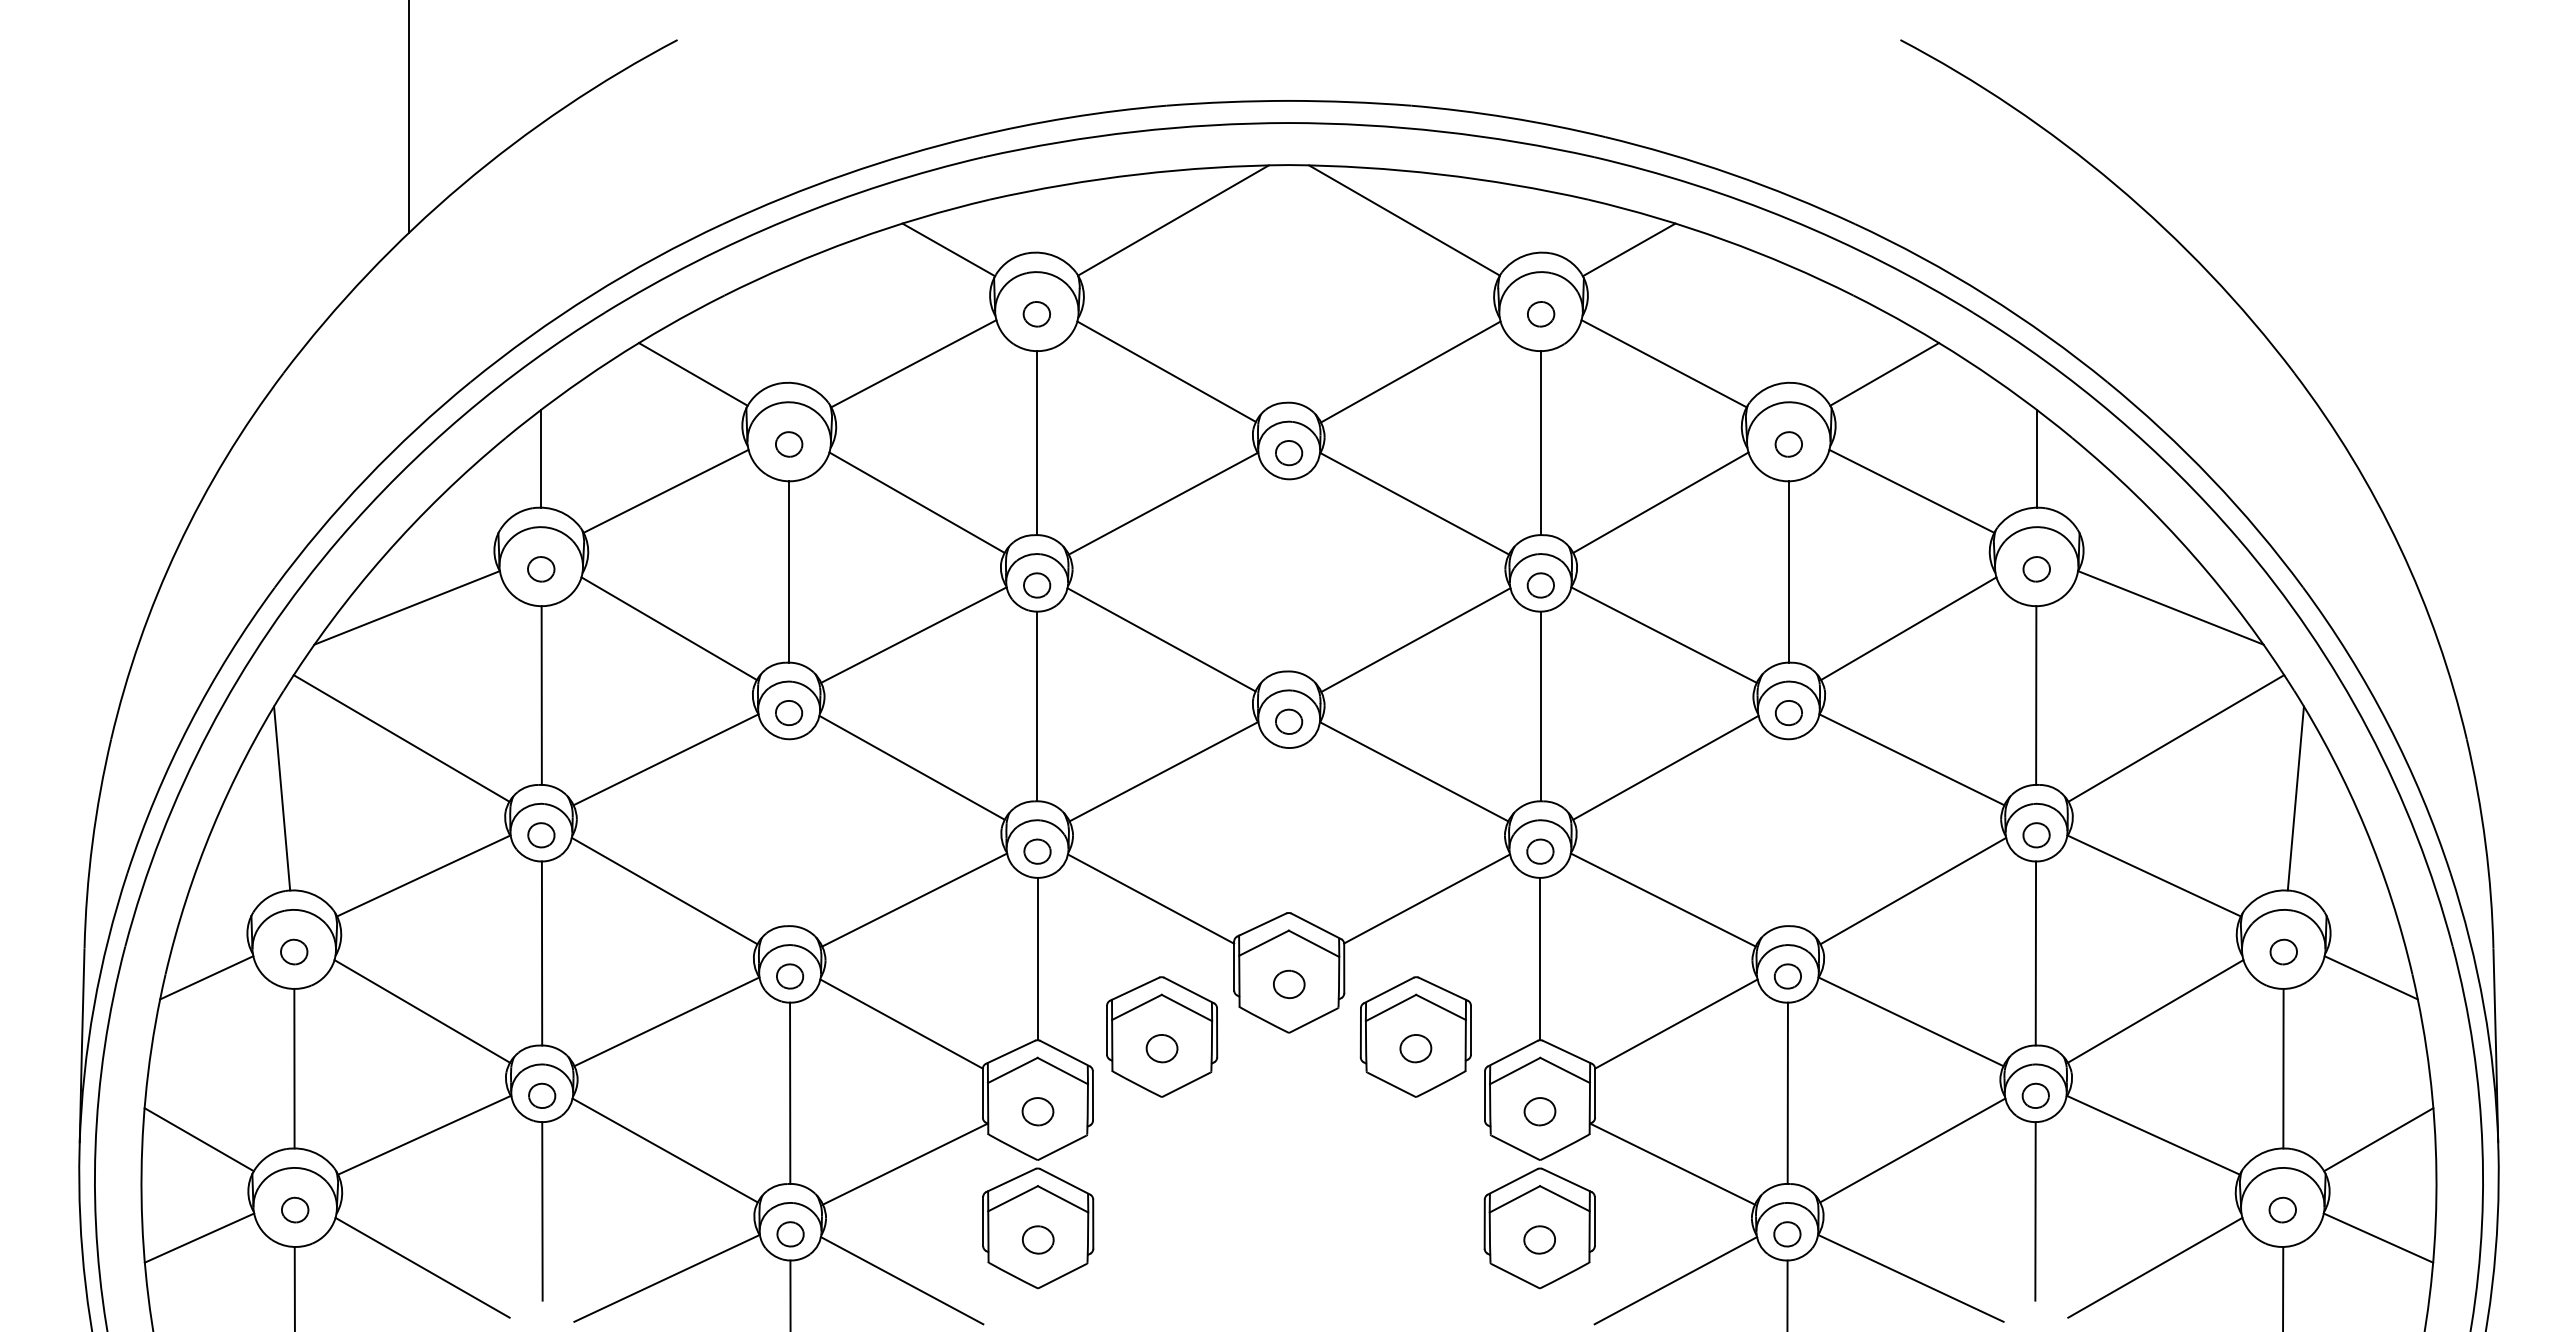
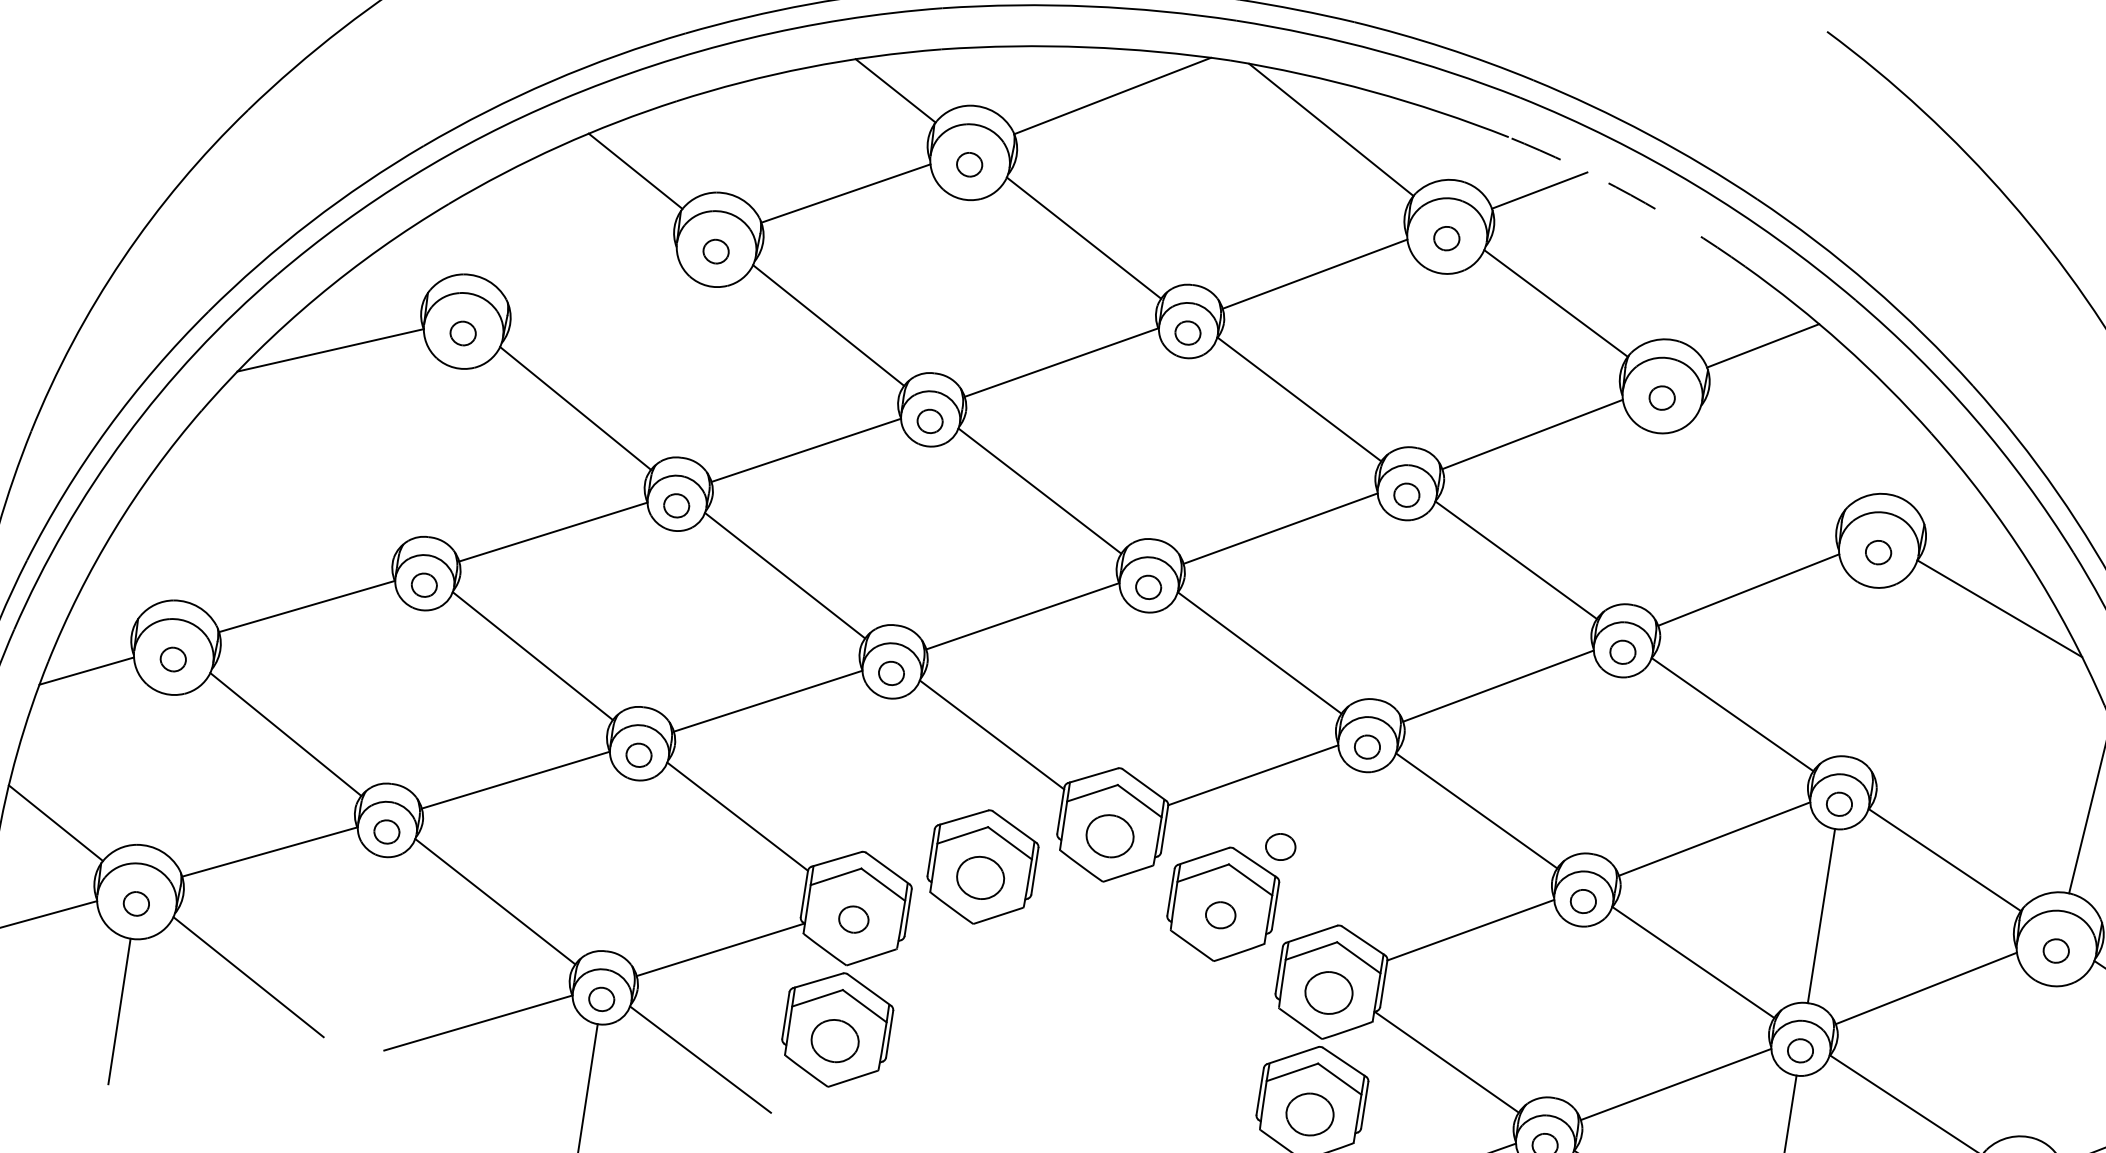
arc: (1723, 239) -> (1630, 194), solid -> dashed
line: (1037, 443) -> (951, 287), removed
line: (1540, 443) -> (1427, 360), removed
line: (541, 458) -> (479, 228), removed
line: (2036, 458) -> (1894, 447), removed
line: (665, 490) -> (592, 277), removed
line: (1911, 490) -> (1771, 459), removed
line: (789, 571) -> (697, 371), removed
line: (1788, 571) -> (1643, 518), removed
line: (541, 695) -> (444, 452), removed
line: (2036, 695) -> (1859, 671), removed
line: (1037, 706) -> (912, 536), removed
line: (1540, 706) -> (1388, 609), removed
line: (401, 738) -> (306, 473), removed
line: (2176, 738) -> (1986, 733), removed
line: (282, 798) -> (184, 512), removed
line: (541, 953) -> (407, 697), removed
line: (1037, 958) -> (875, 774), removed
line: (1540, 958) -> (1351, 848), removed
part: (1466, 968) -> (1280, 846), added
part: (1289, 983) -> (1110, 835), size x1.6
part: (1161, 1048) -> (980, 877), size x1.6
line: (294, 1068) -> (156, 769), removed
line: (2283, 1068) -> (2038, 1061), removed
line: (790, 1092) -> (622, 865), removed
line: (1787, 1092) -> (1566, 1011), removed
part: (1539, 1111) -> (1328, 992), size x1.6
line: (542, 1211) -> (370, 941), removed
part: (1038, 1239) -> (835, 1040), size x1.6
part: (1539, 1239) -> (1309, 1114), size x1.6

